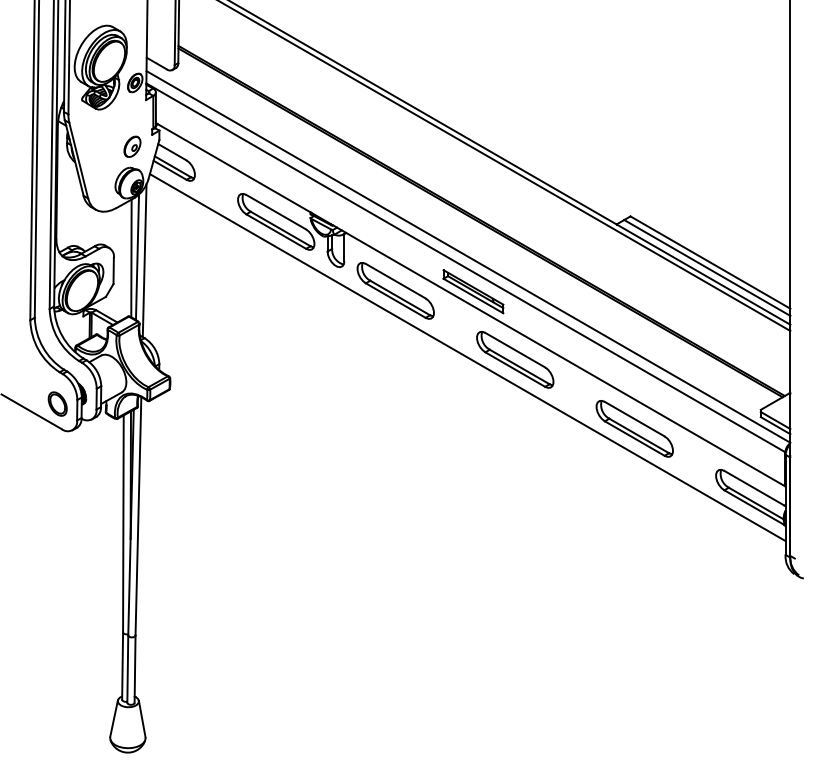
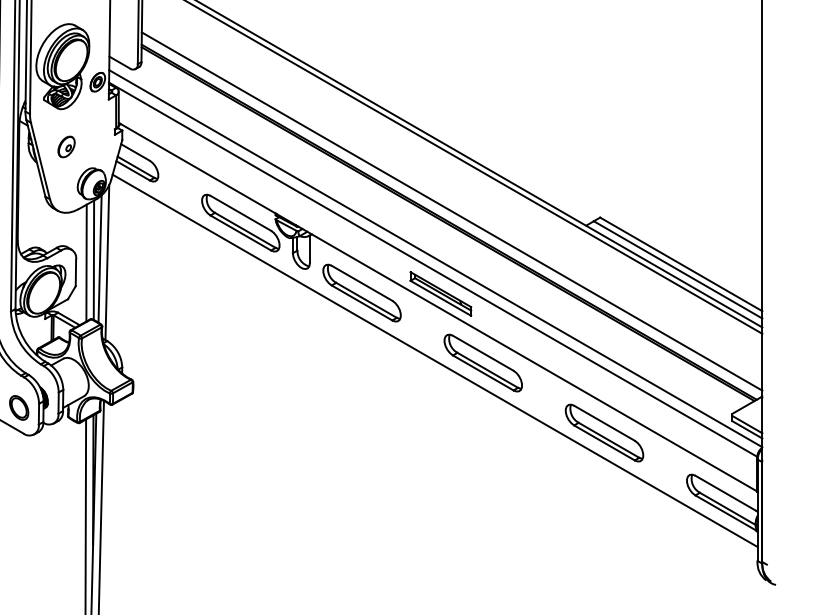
part: (132, 146) -> (66, 146), moved
line: (484, 210) -> (452, 211), added
line: (124, 260) -> (86, 262), added

